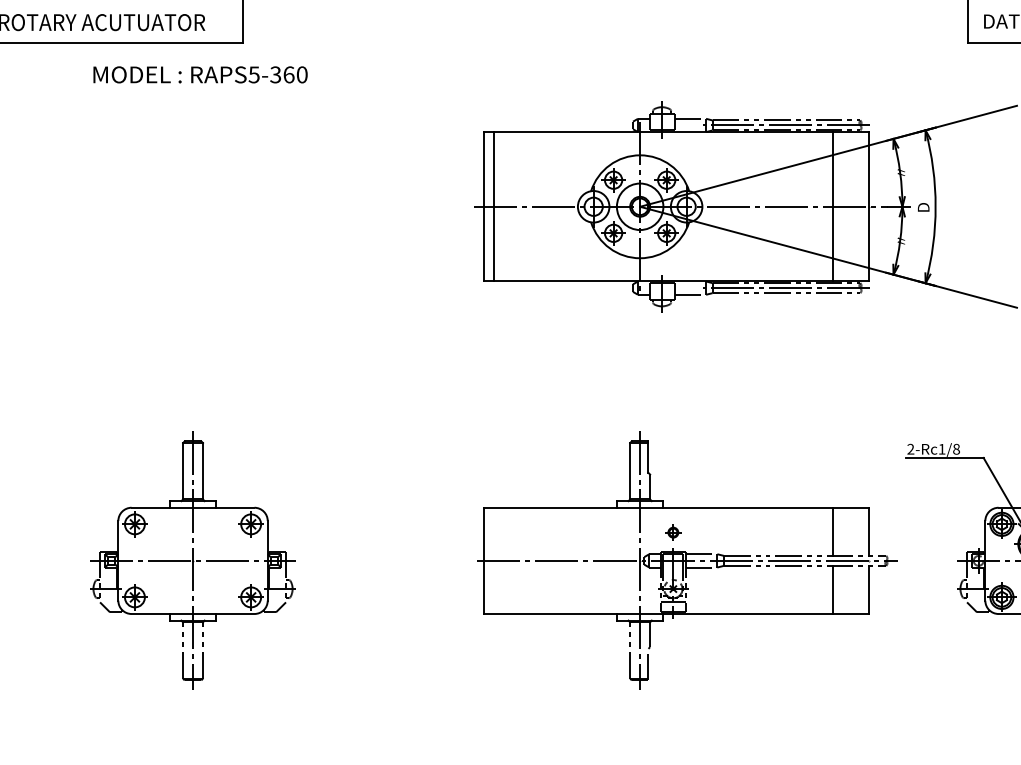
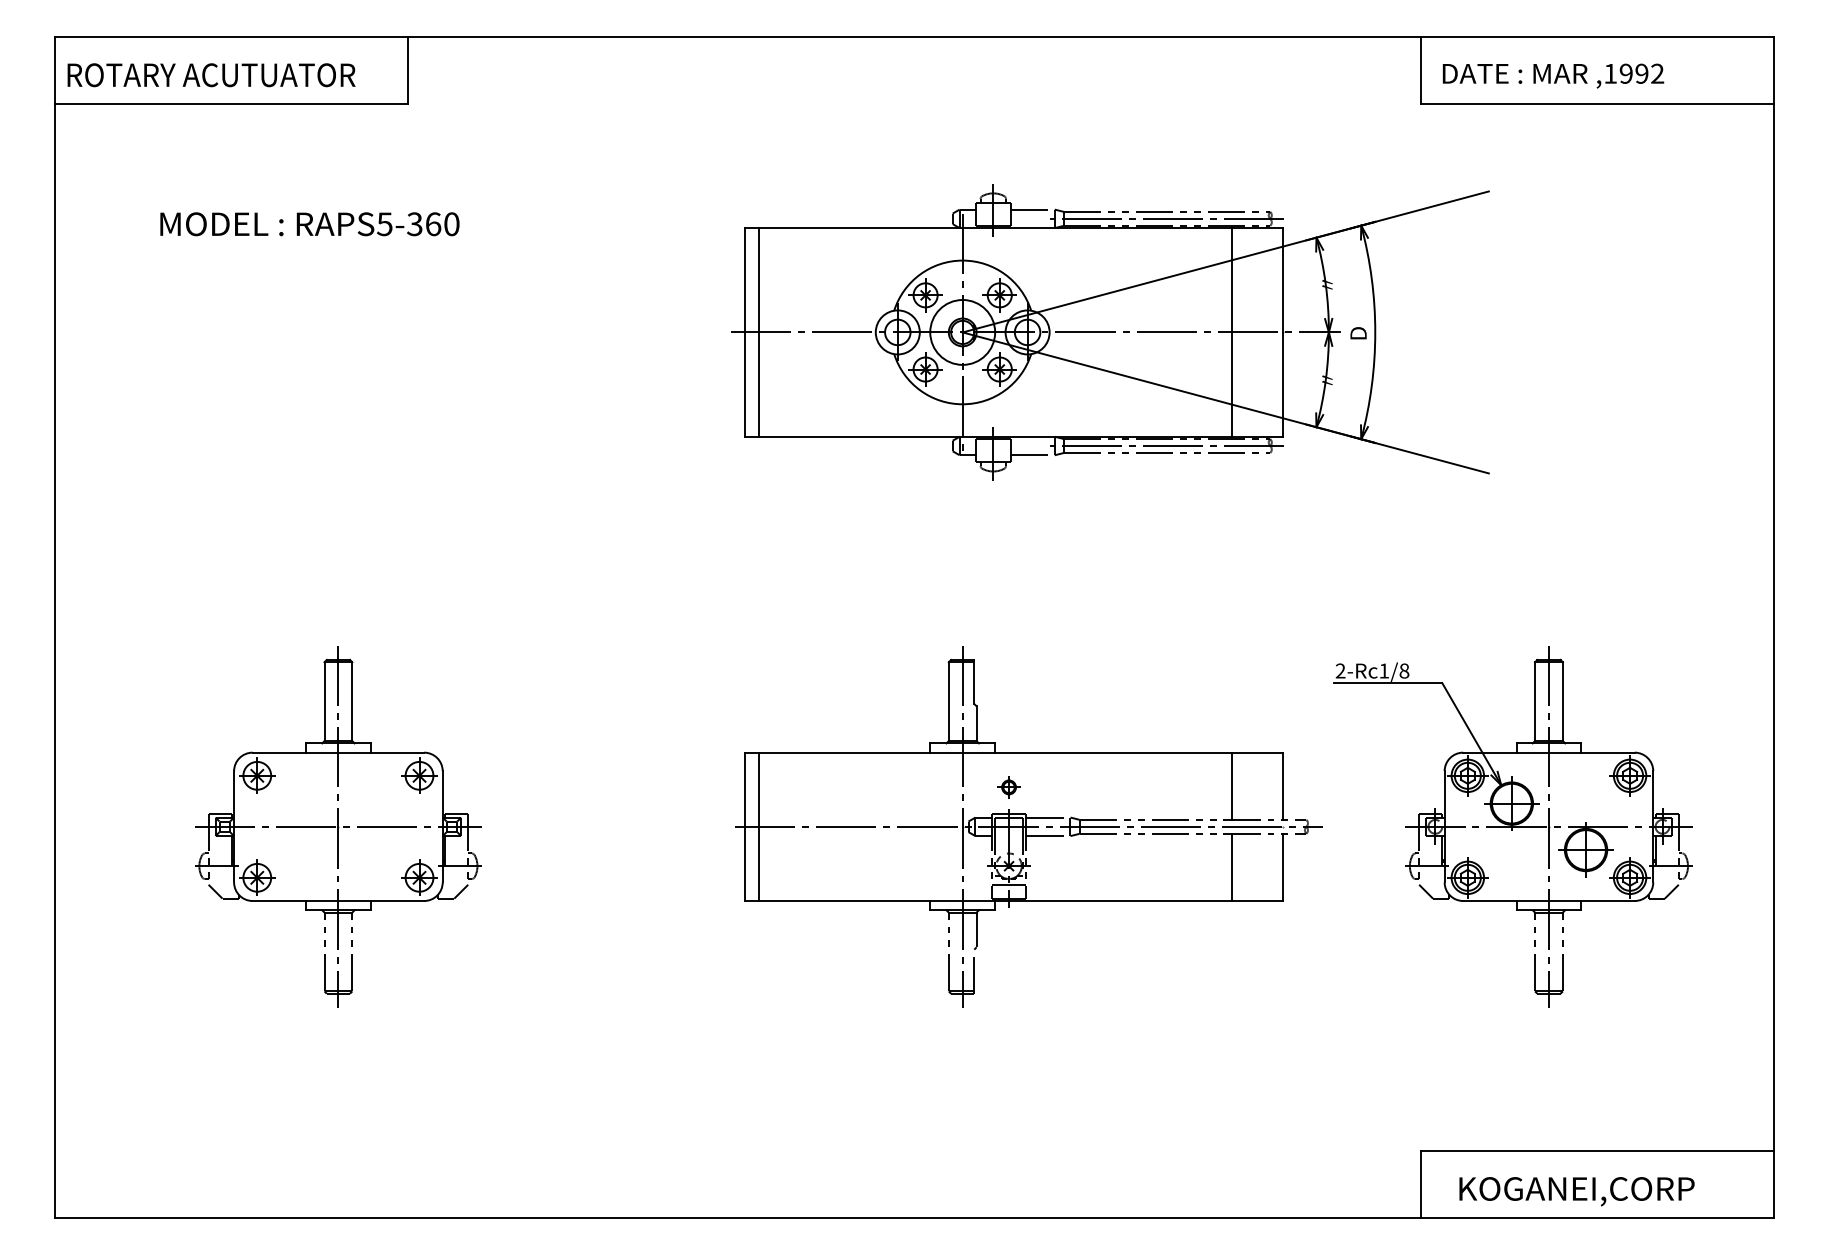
text: (200, 75) -> (309, 224), moved
line: (493, 560) -> (758, 826), added

